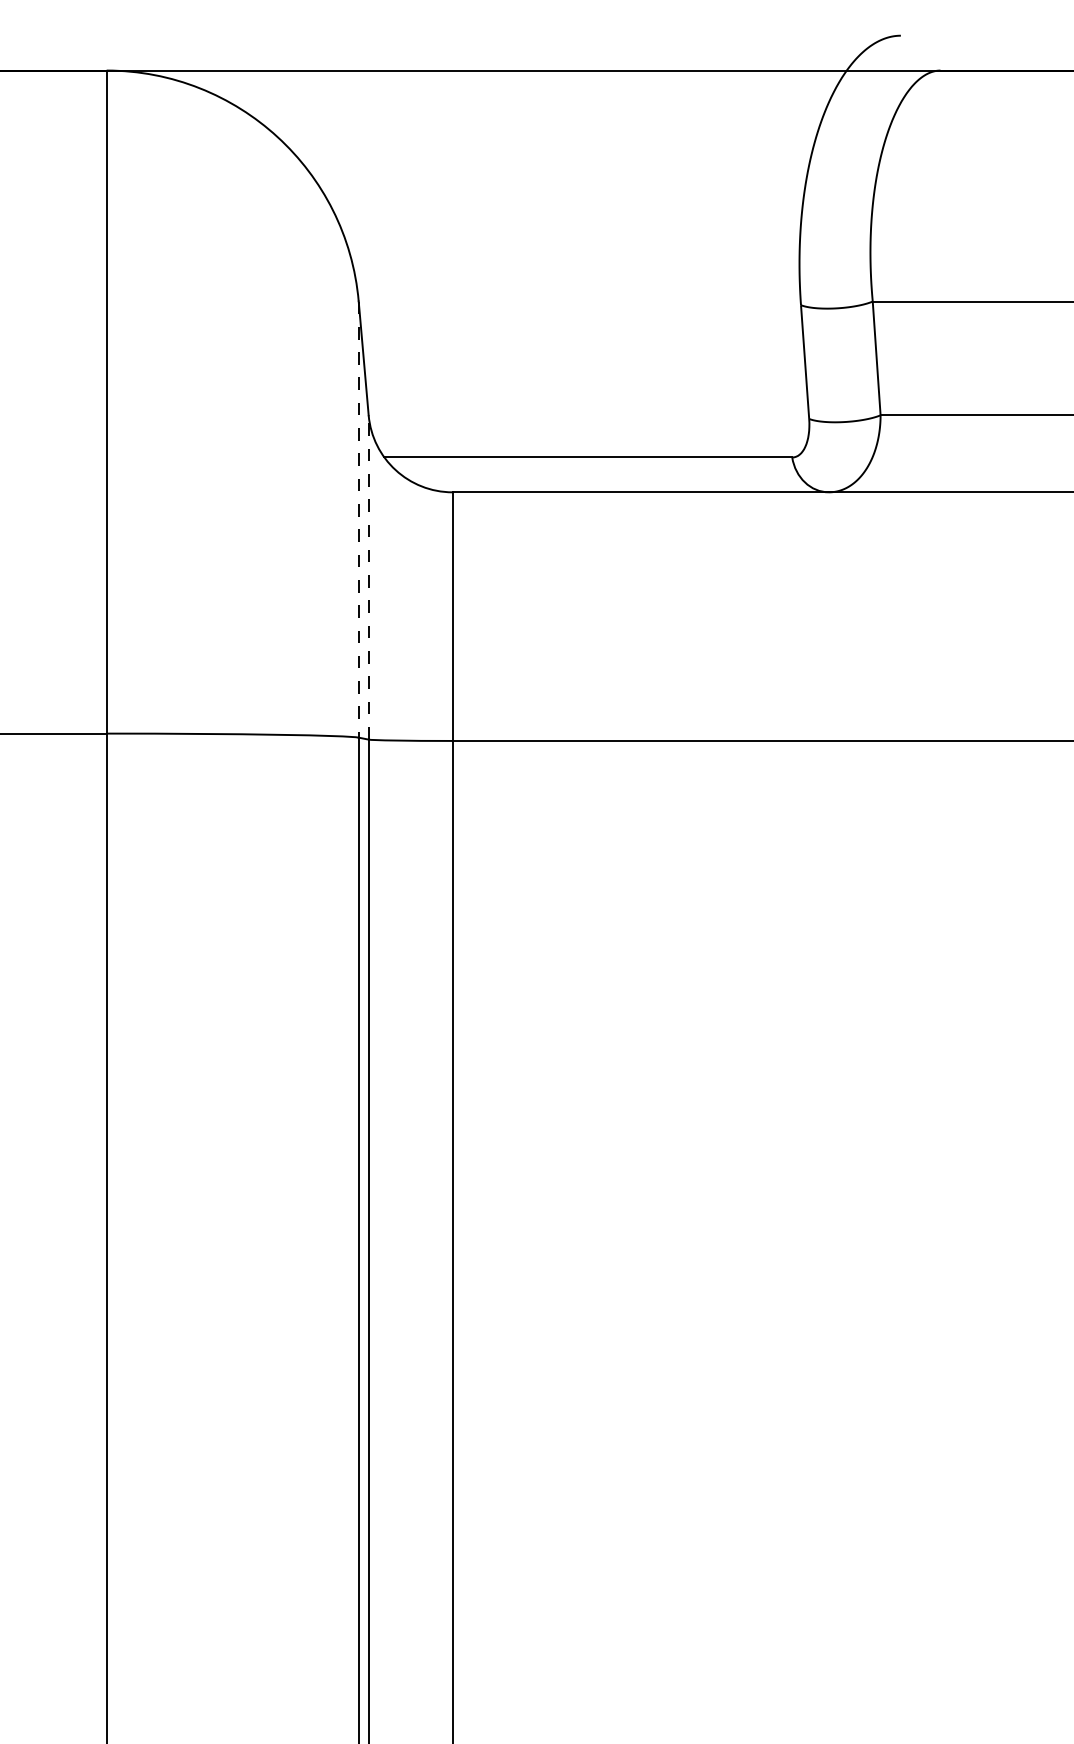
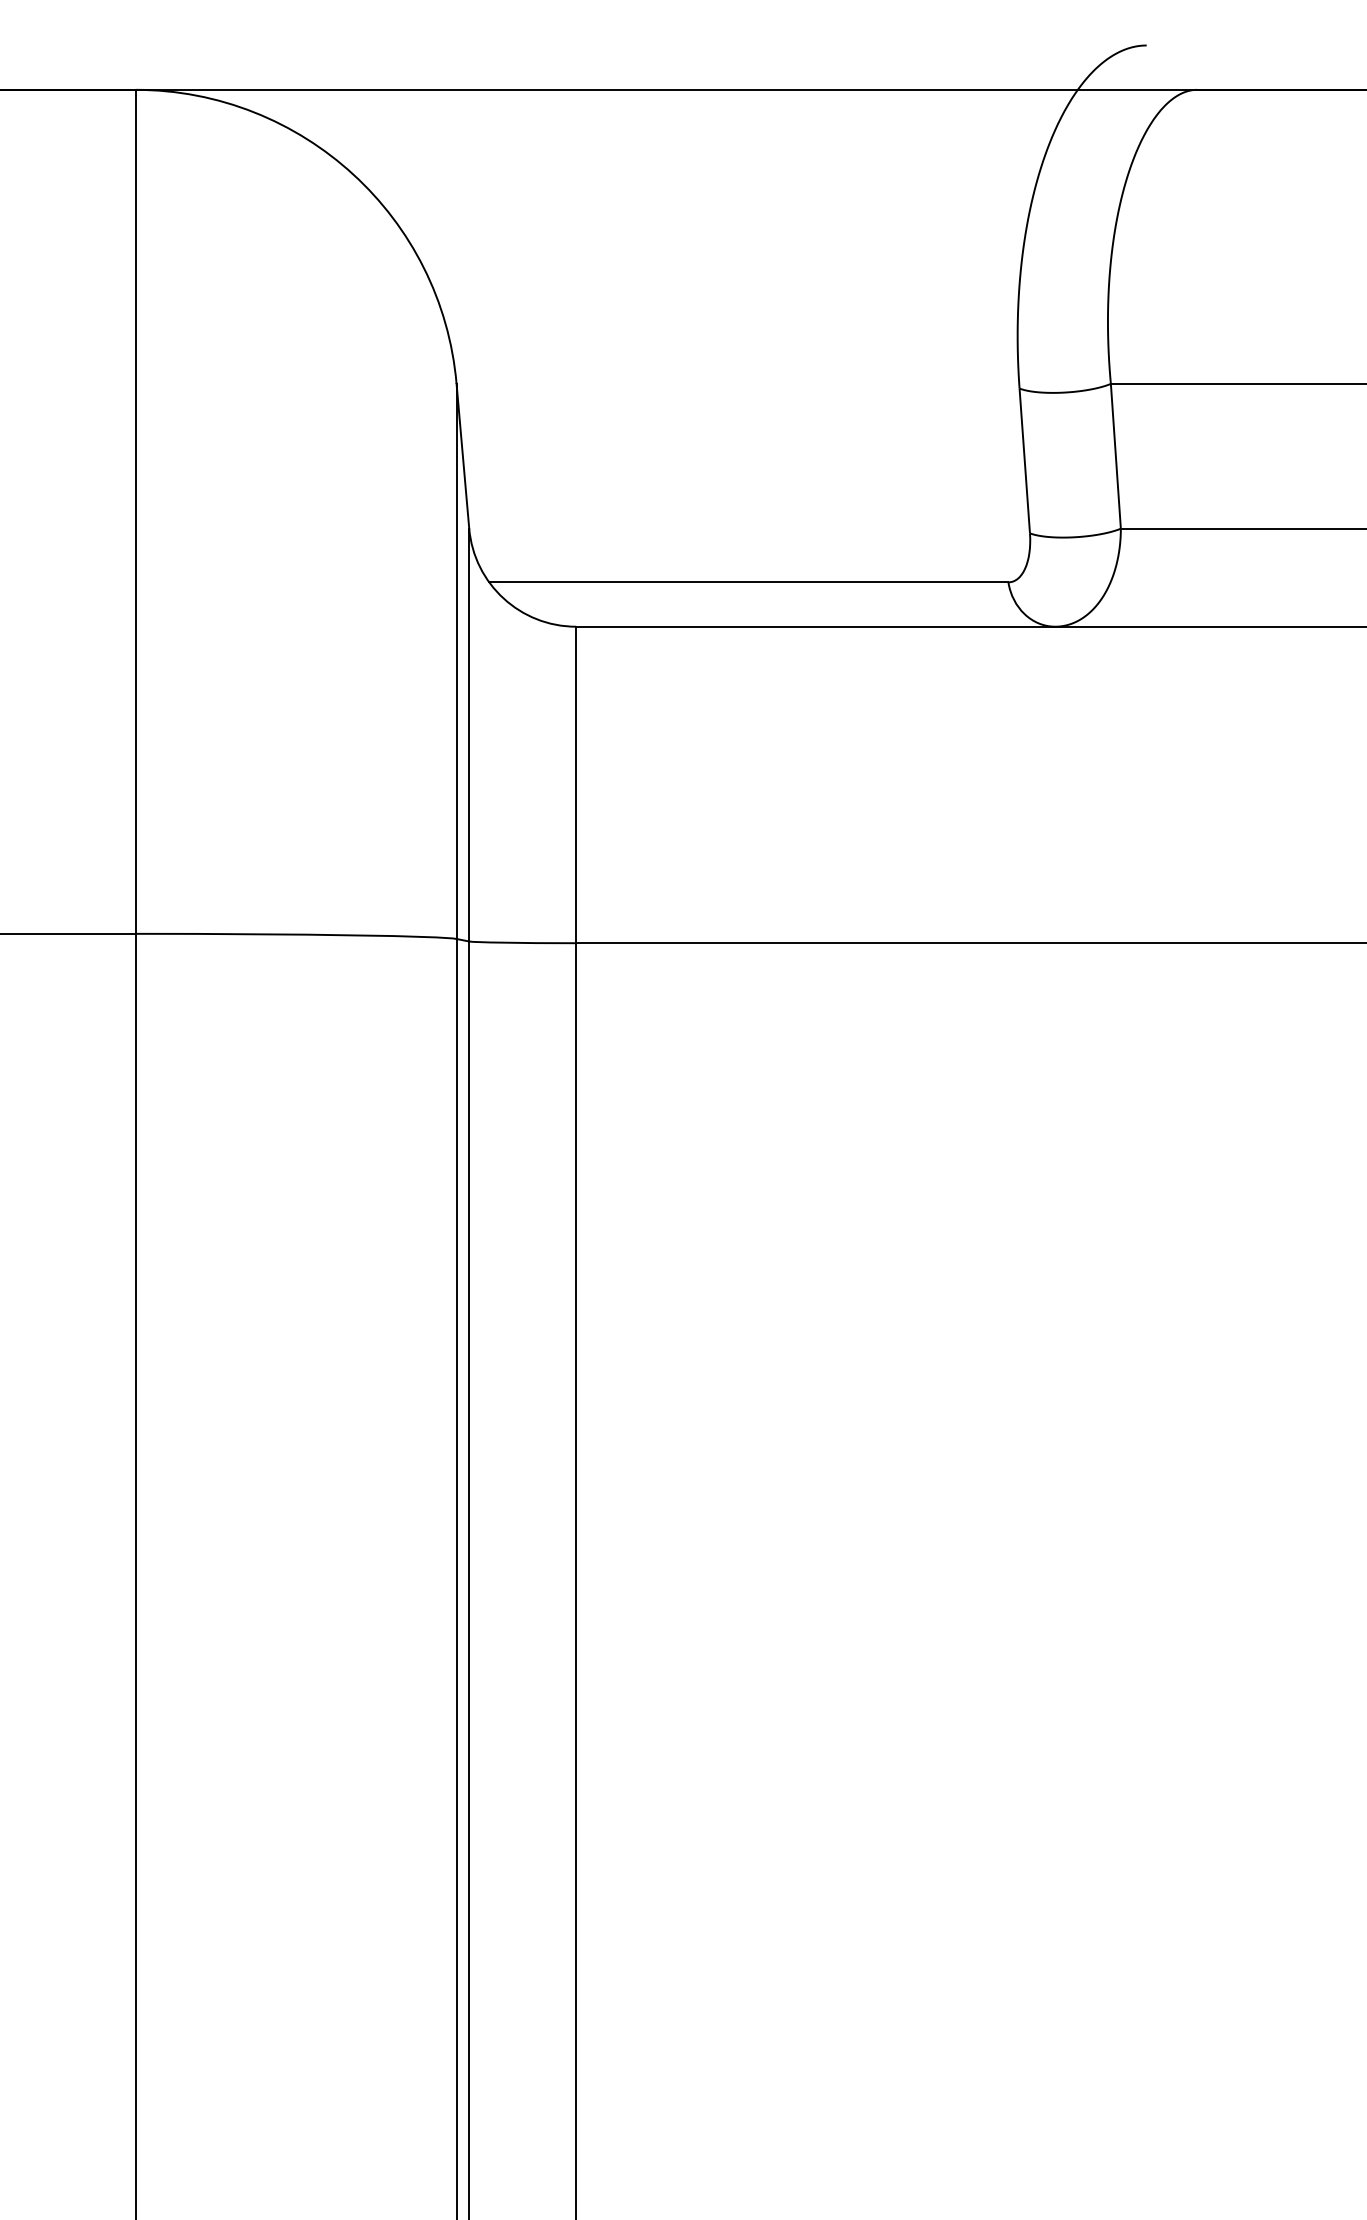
line: (358, 520) -> (456, 662), dashed -> solid
line: (368, 576) -> (469, 733), dashed -> solid

